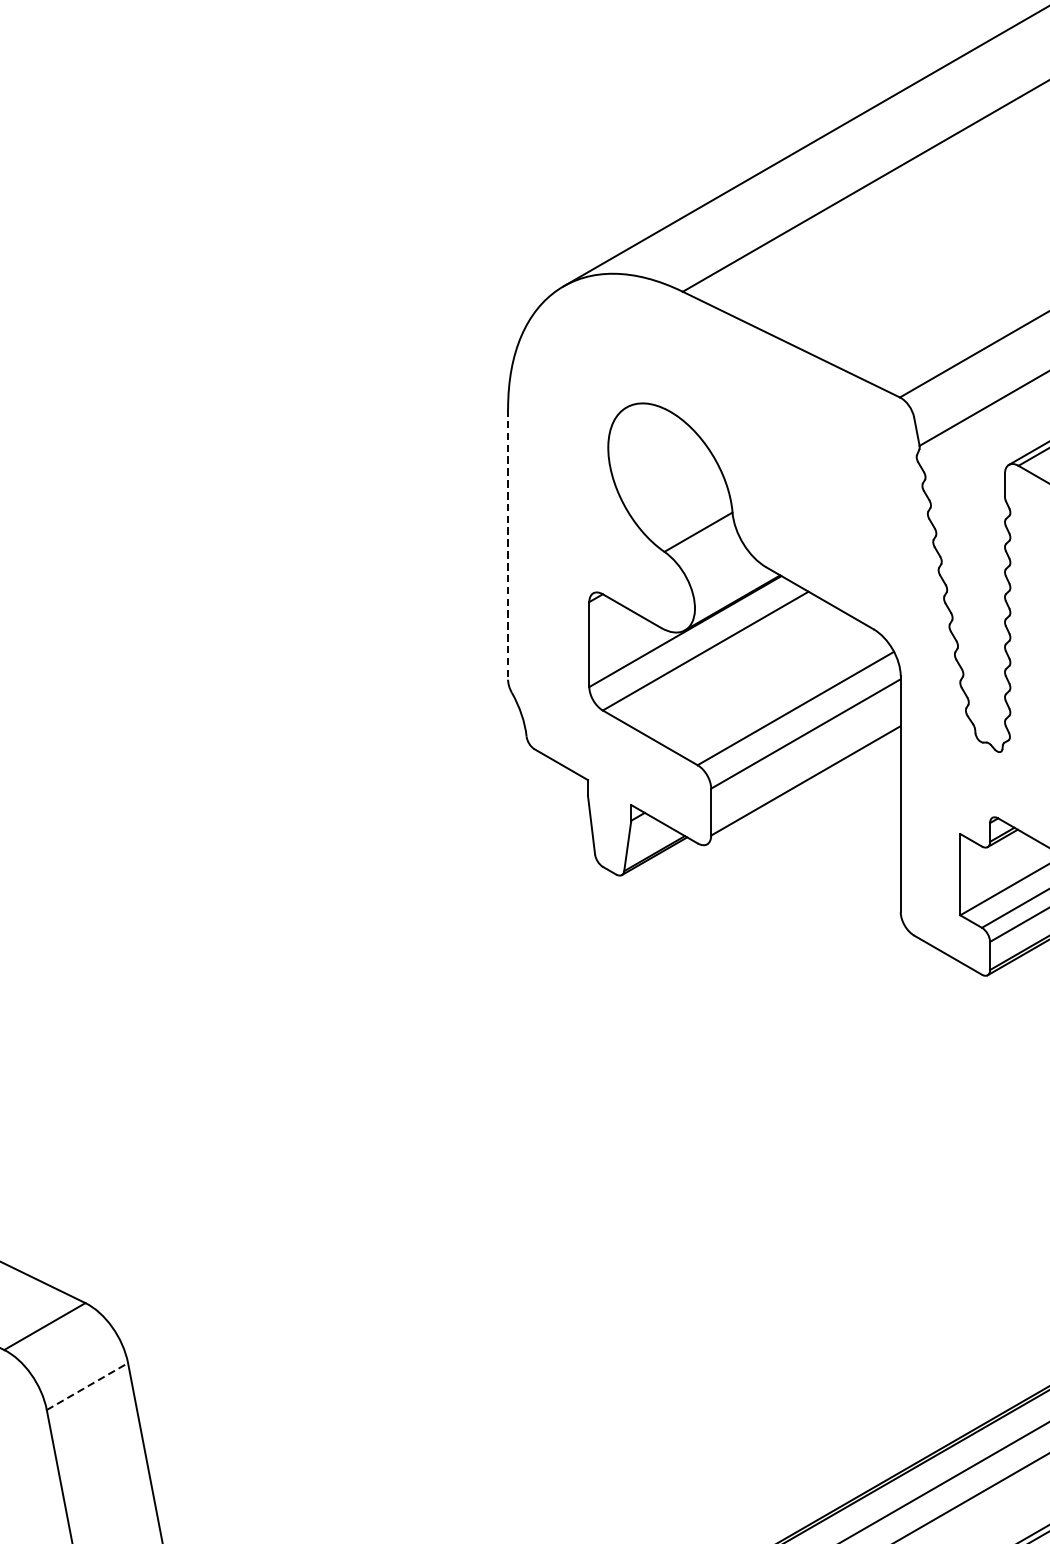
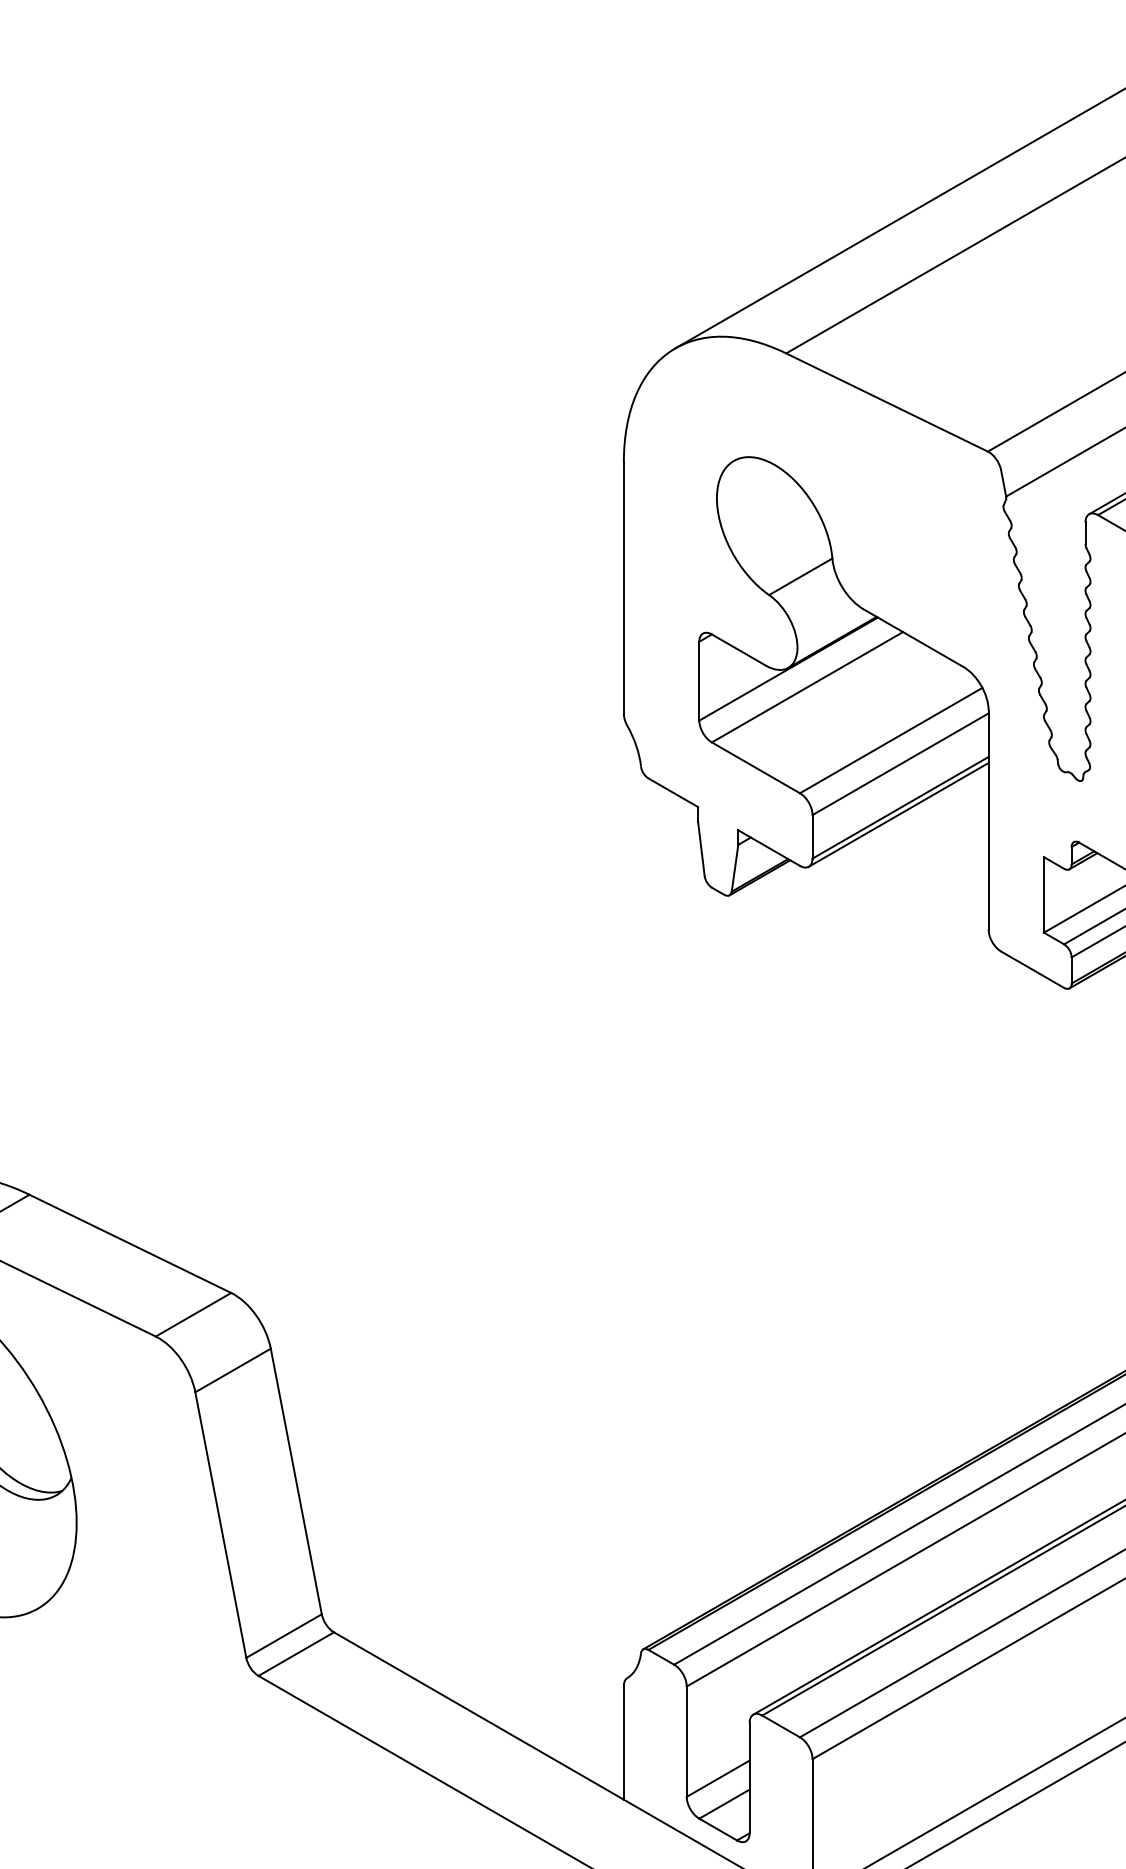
line: (507, 544) -> (623, 588), dashed -> solid
line: (803, 788) -> (898, 814), added
line: (87, 1386) -> (233, 1370), dashed -> solid

